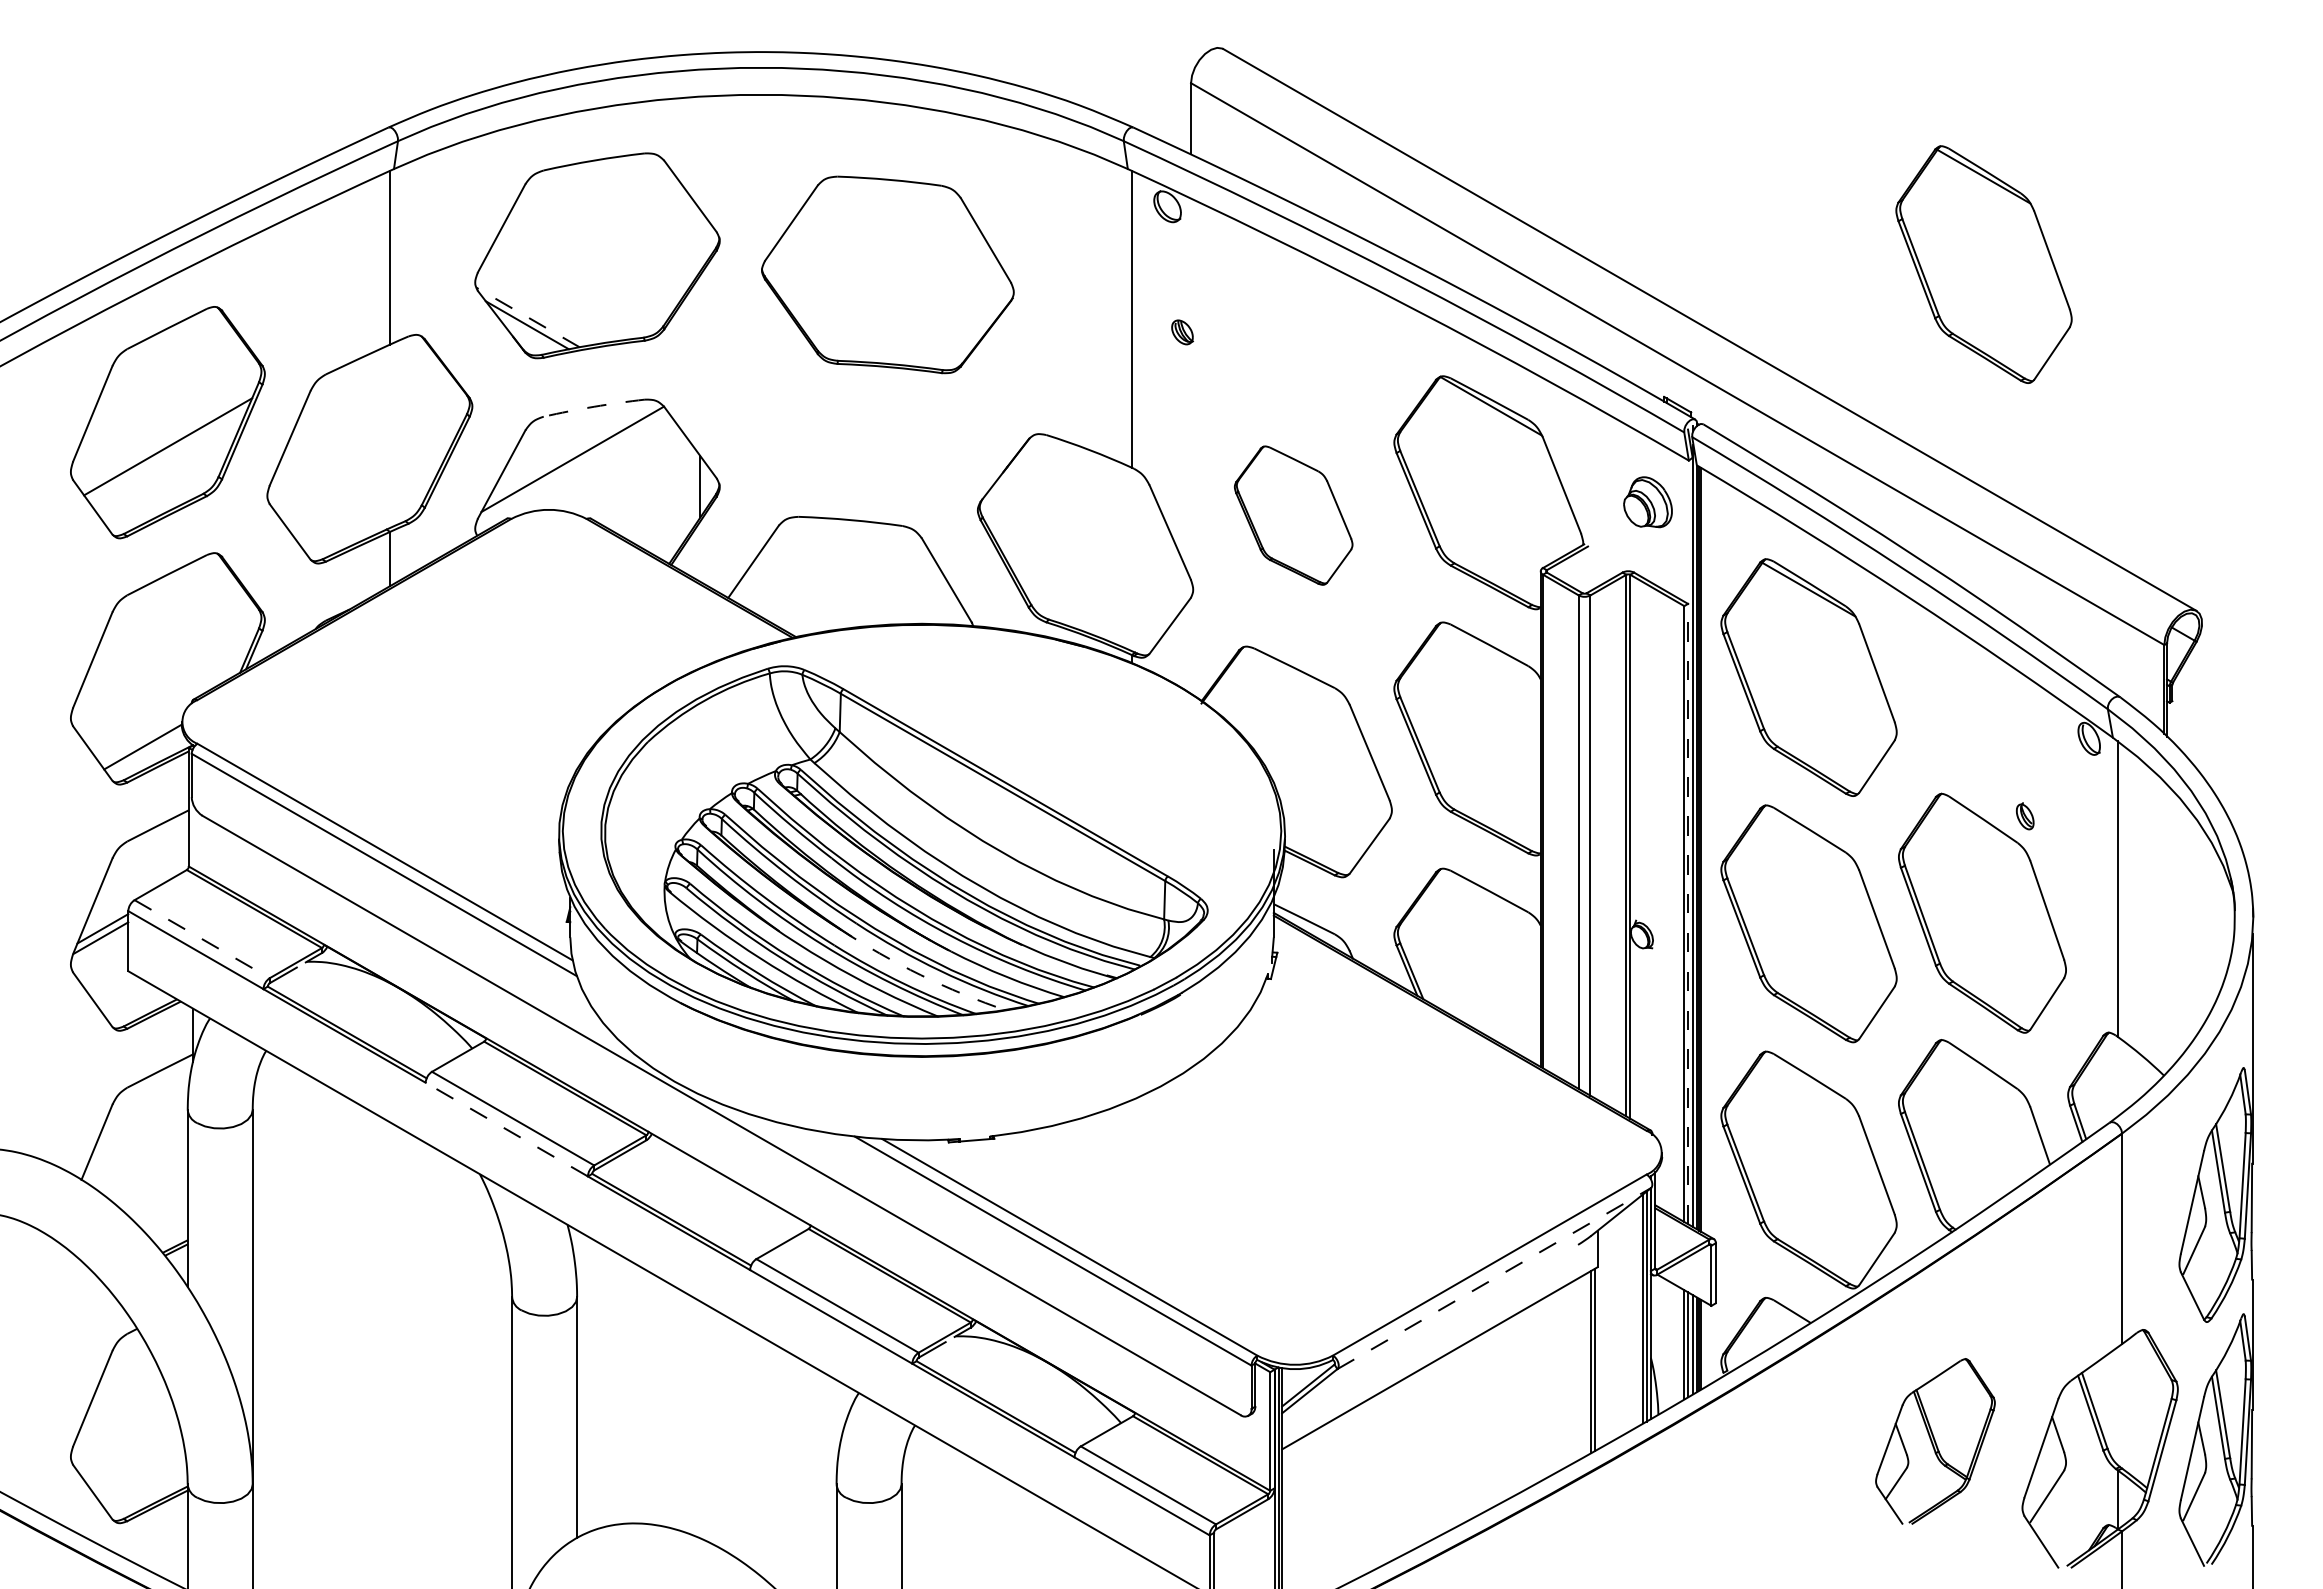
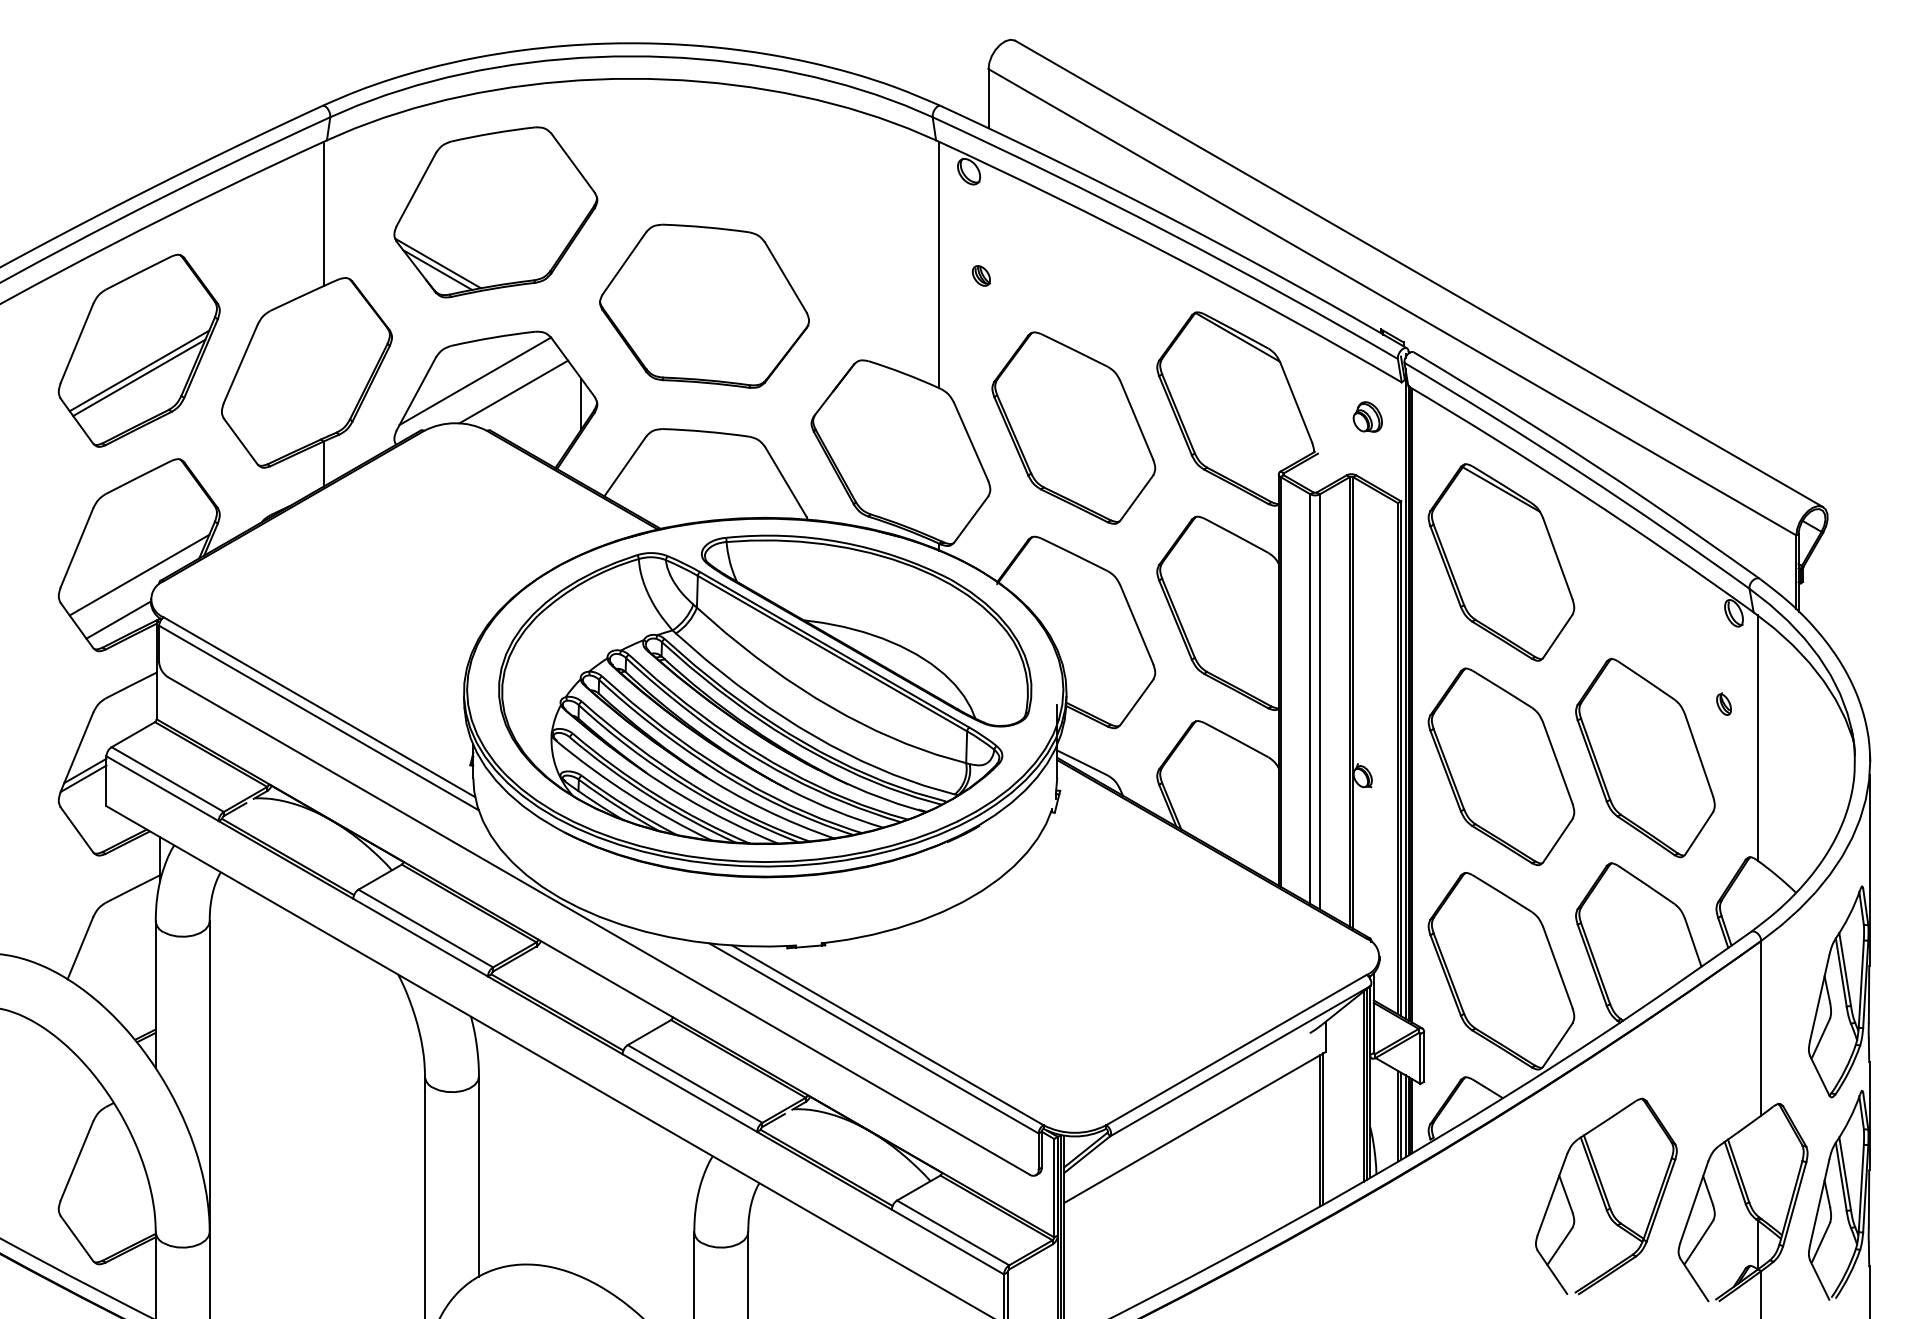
part: (1983, 264) -> (1646, 219), removed
part: (887, 274) -> (704, 305), moved
line: (527, 317) -> (437, 263), dashed -> solid
arc: (594, 406) -> (493, 337), dashed -> solid
line: (167, 455) -> (138, 378), added
line: (618, 472) -> (513, 392), added
part: (1647, 502) -> (1367, 417), size x0.71
part: (1293, 515) -> (1073, 427), size x1.67
line: (168, 692) -> (139, 574), added
part: (1043, 760) -> (866, 631), added
part: (2025, 816) -> (1724, 704), moved
line: (1688, 913) -> (1401, 758), dashed -> solid
line: (202, 939) -> (168, 779), dashed -> solid
arc: (920, 975) -> (763, 809), dashed -> solid
line: (506, 1129) -> (420, 937), dashed -> solid
line: (1494, 1278) -> (1240, 1061), dashed -> solid
part: (1935, 1441) -> (1606, 1196), size x1.43

